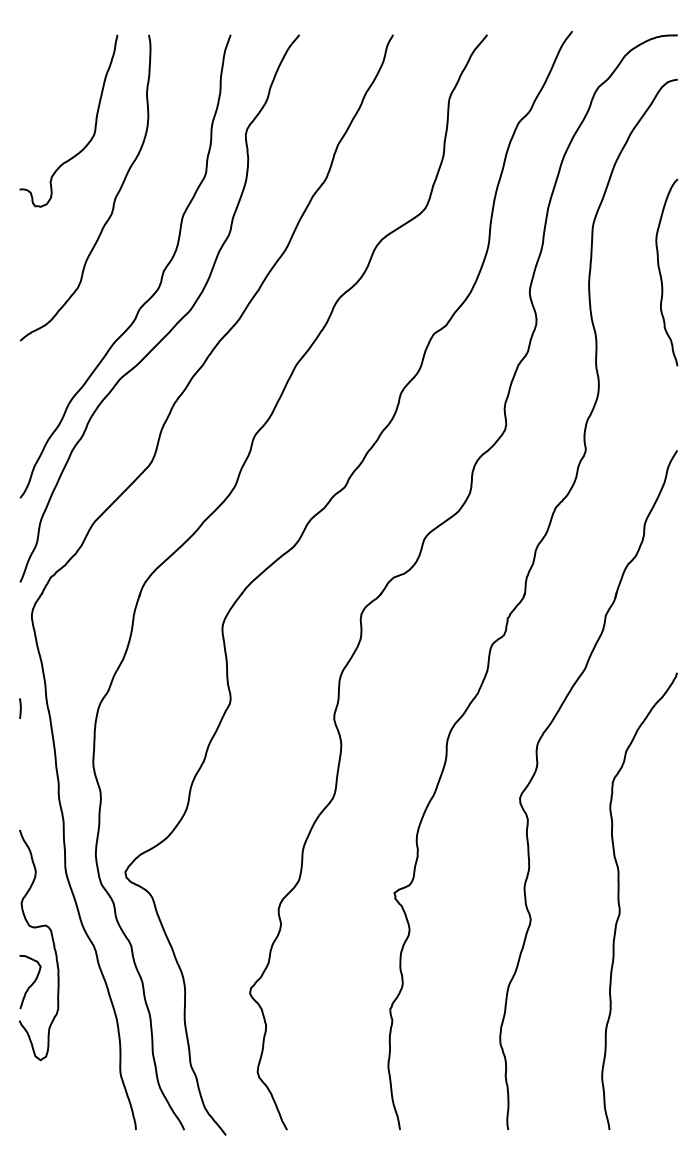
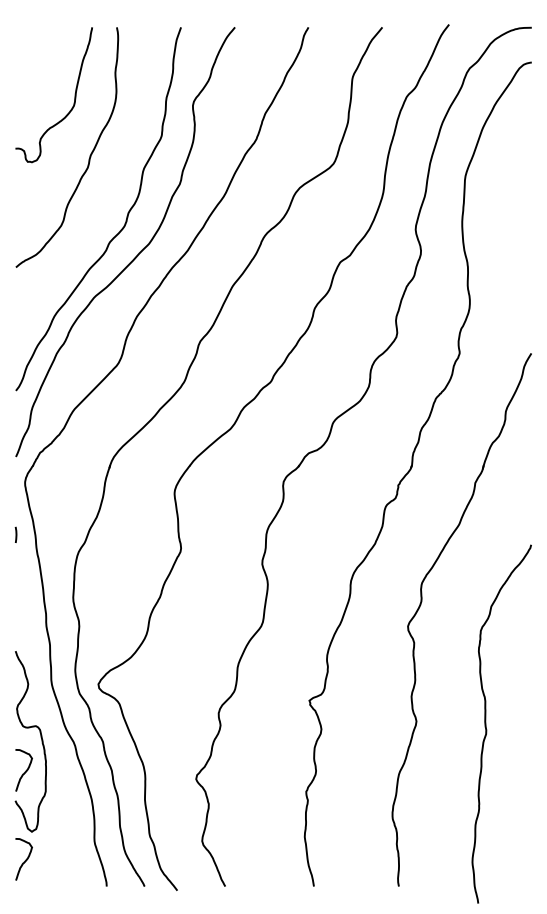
curve: (662, 274) -> (519, 215), removed
line: (19, 708) -> (15, 534), moved
curve: (620, 900) -> (486, 723), moved
curve: (31, 1096) -> (24, 860), added

